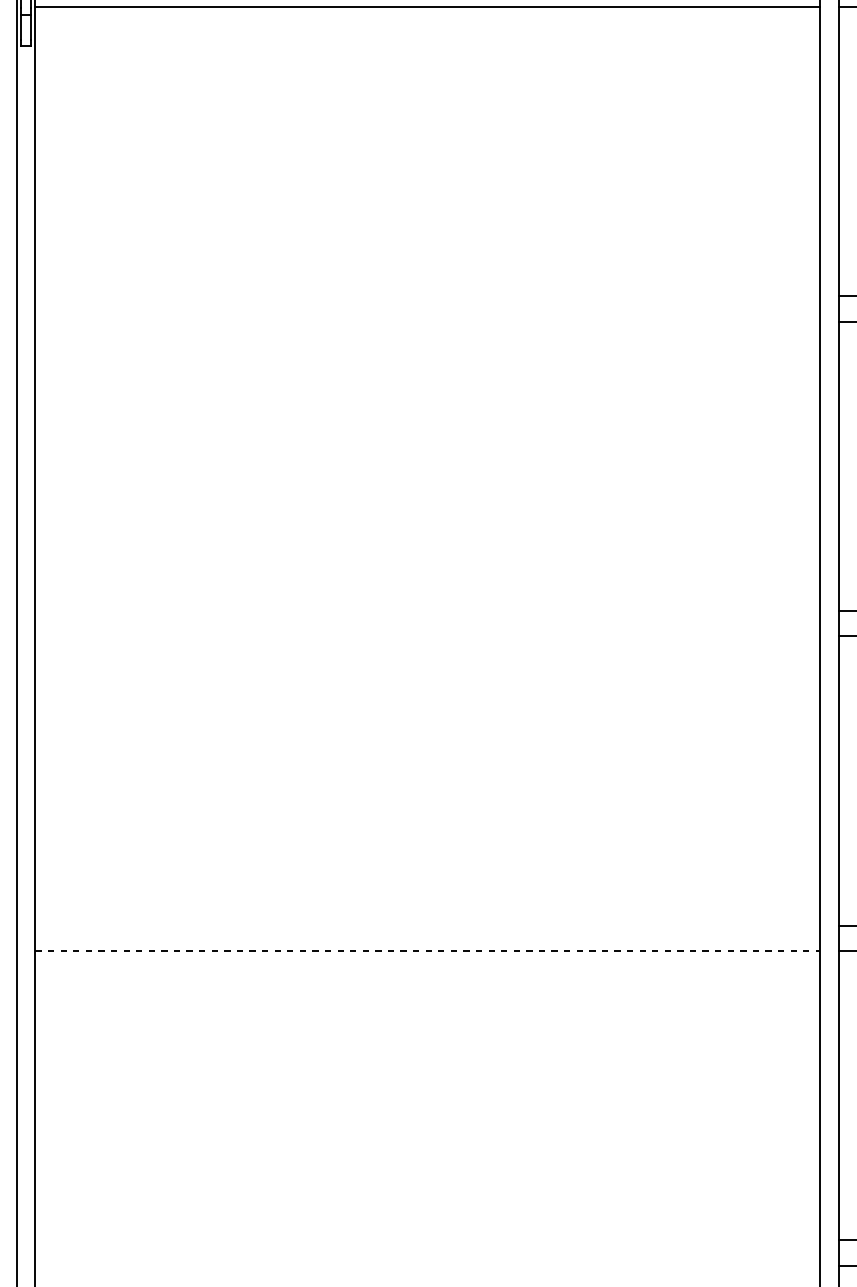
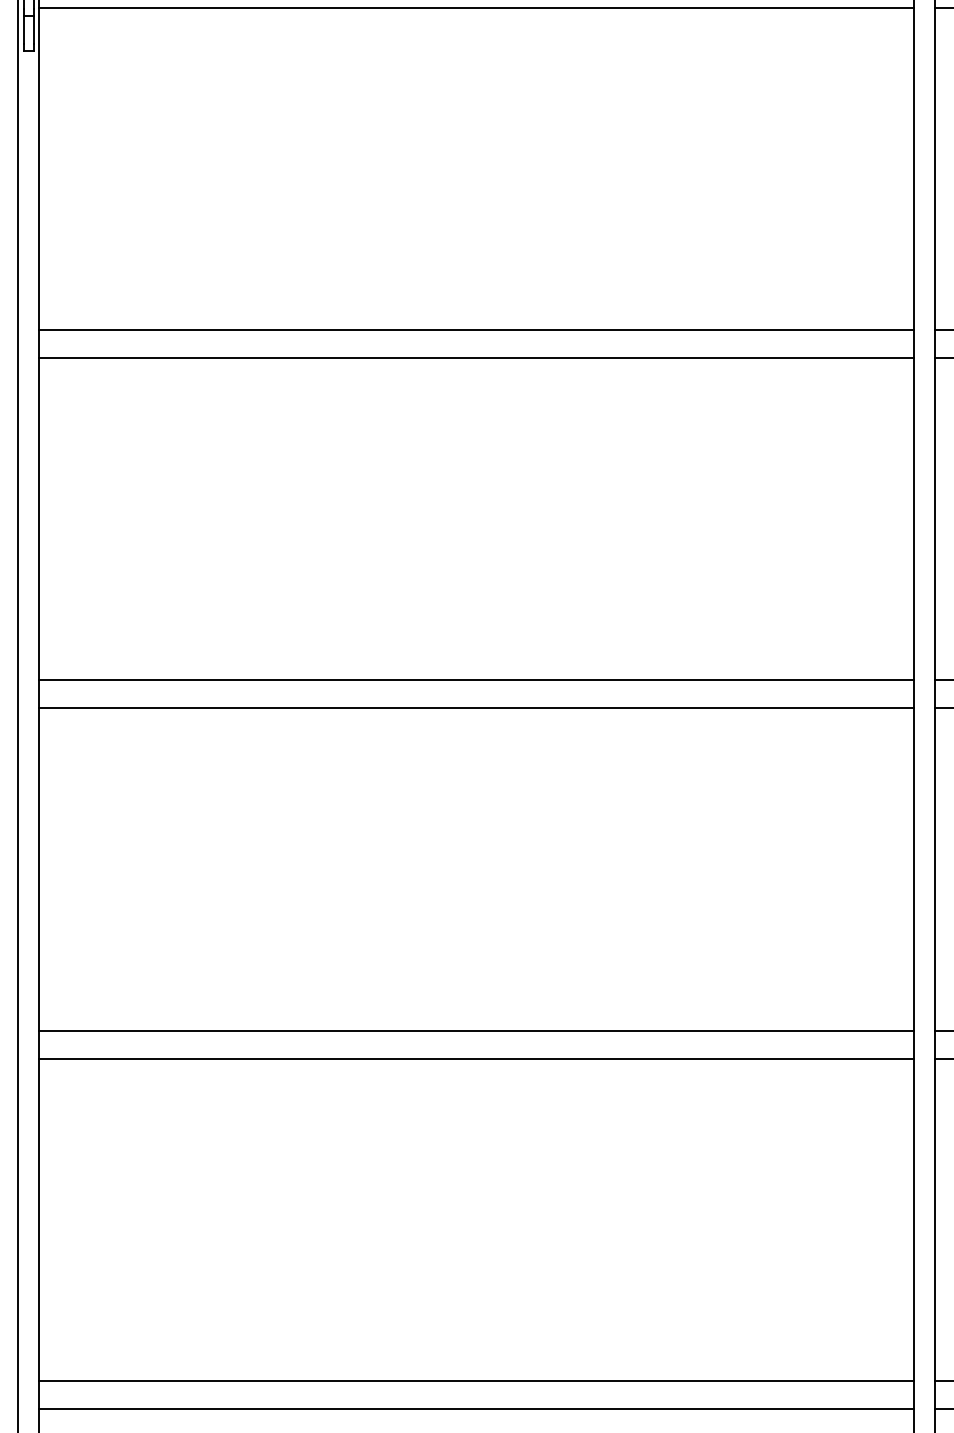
line: (428, 295) -> (476, 329), added
line: (428, 322) -> (476, 358), added
line: (428, 611) -> (476, 680), added
line: (428, 636) -> (476, 708), added
line: (428, 925) -> (476, 1030), added
line: (428, 950) -> (476, 1058), dashed -> solid
line: (428, 1240) -> (476, 1381), added
line: (428, 1265) -> (476, 1409), added

